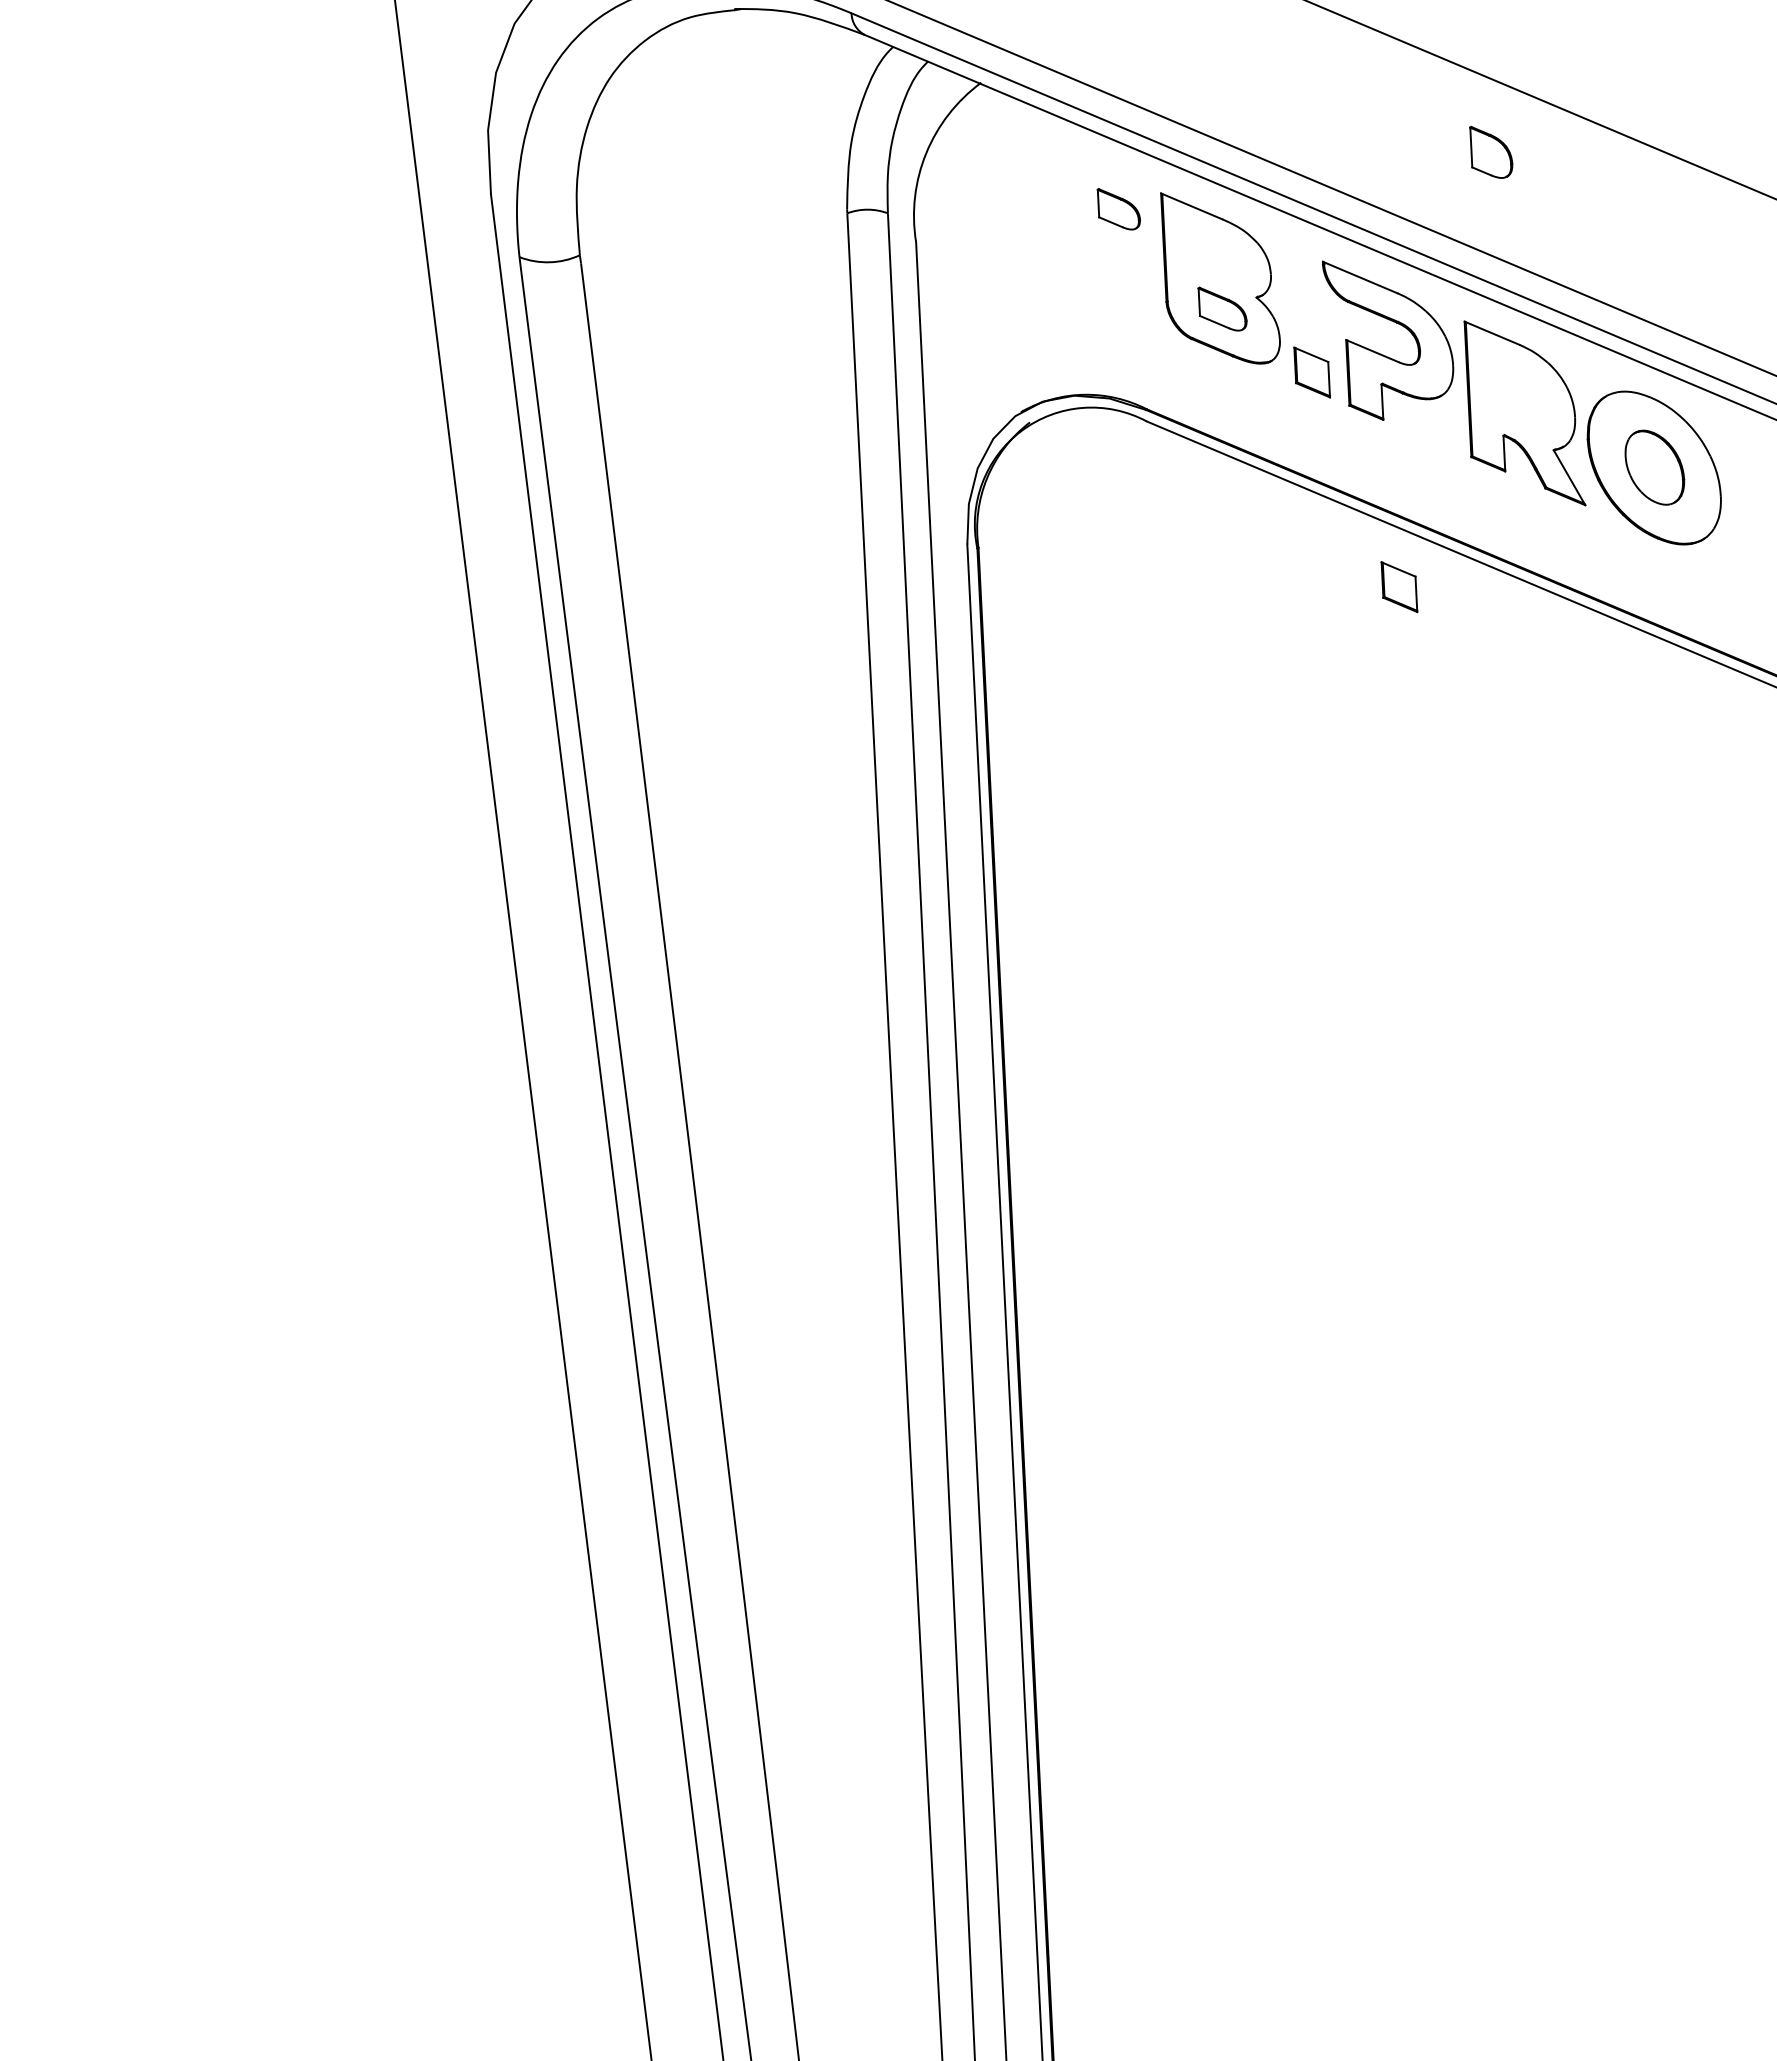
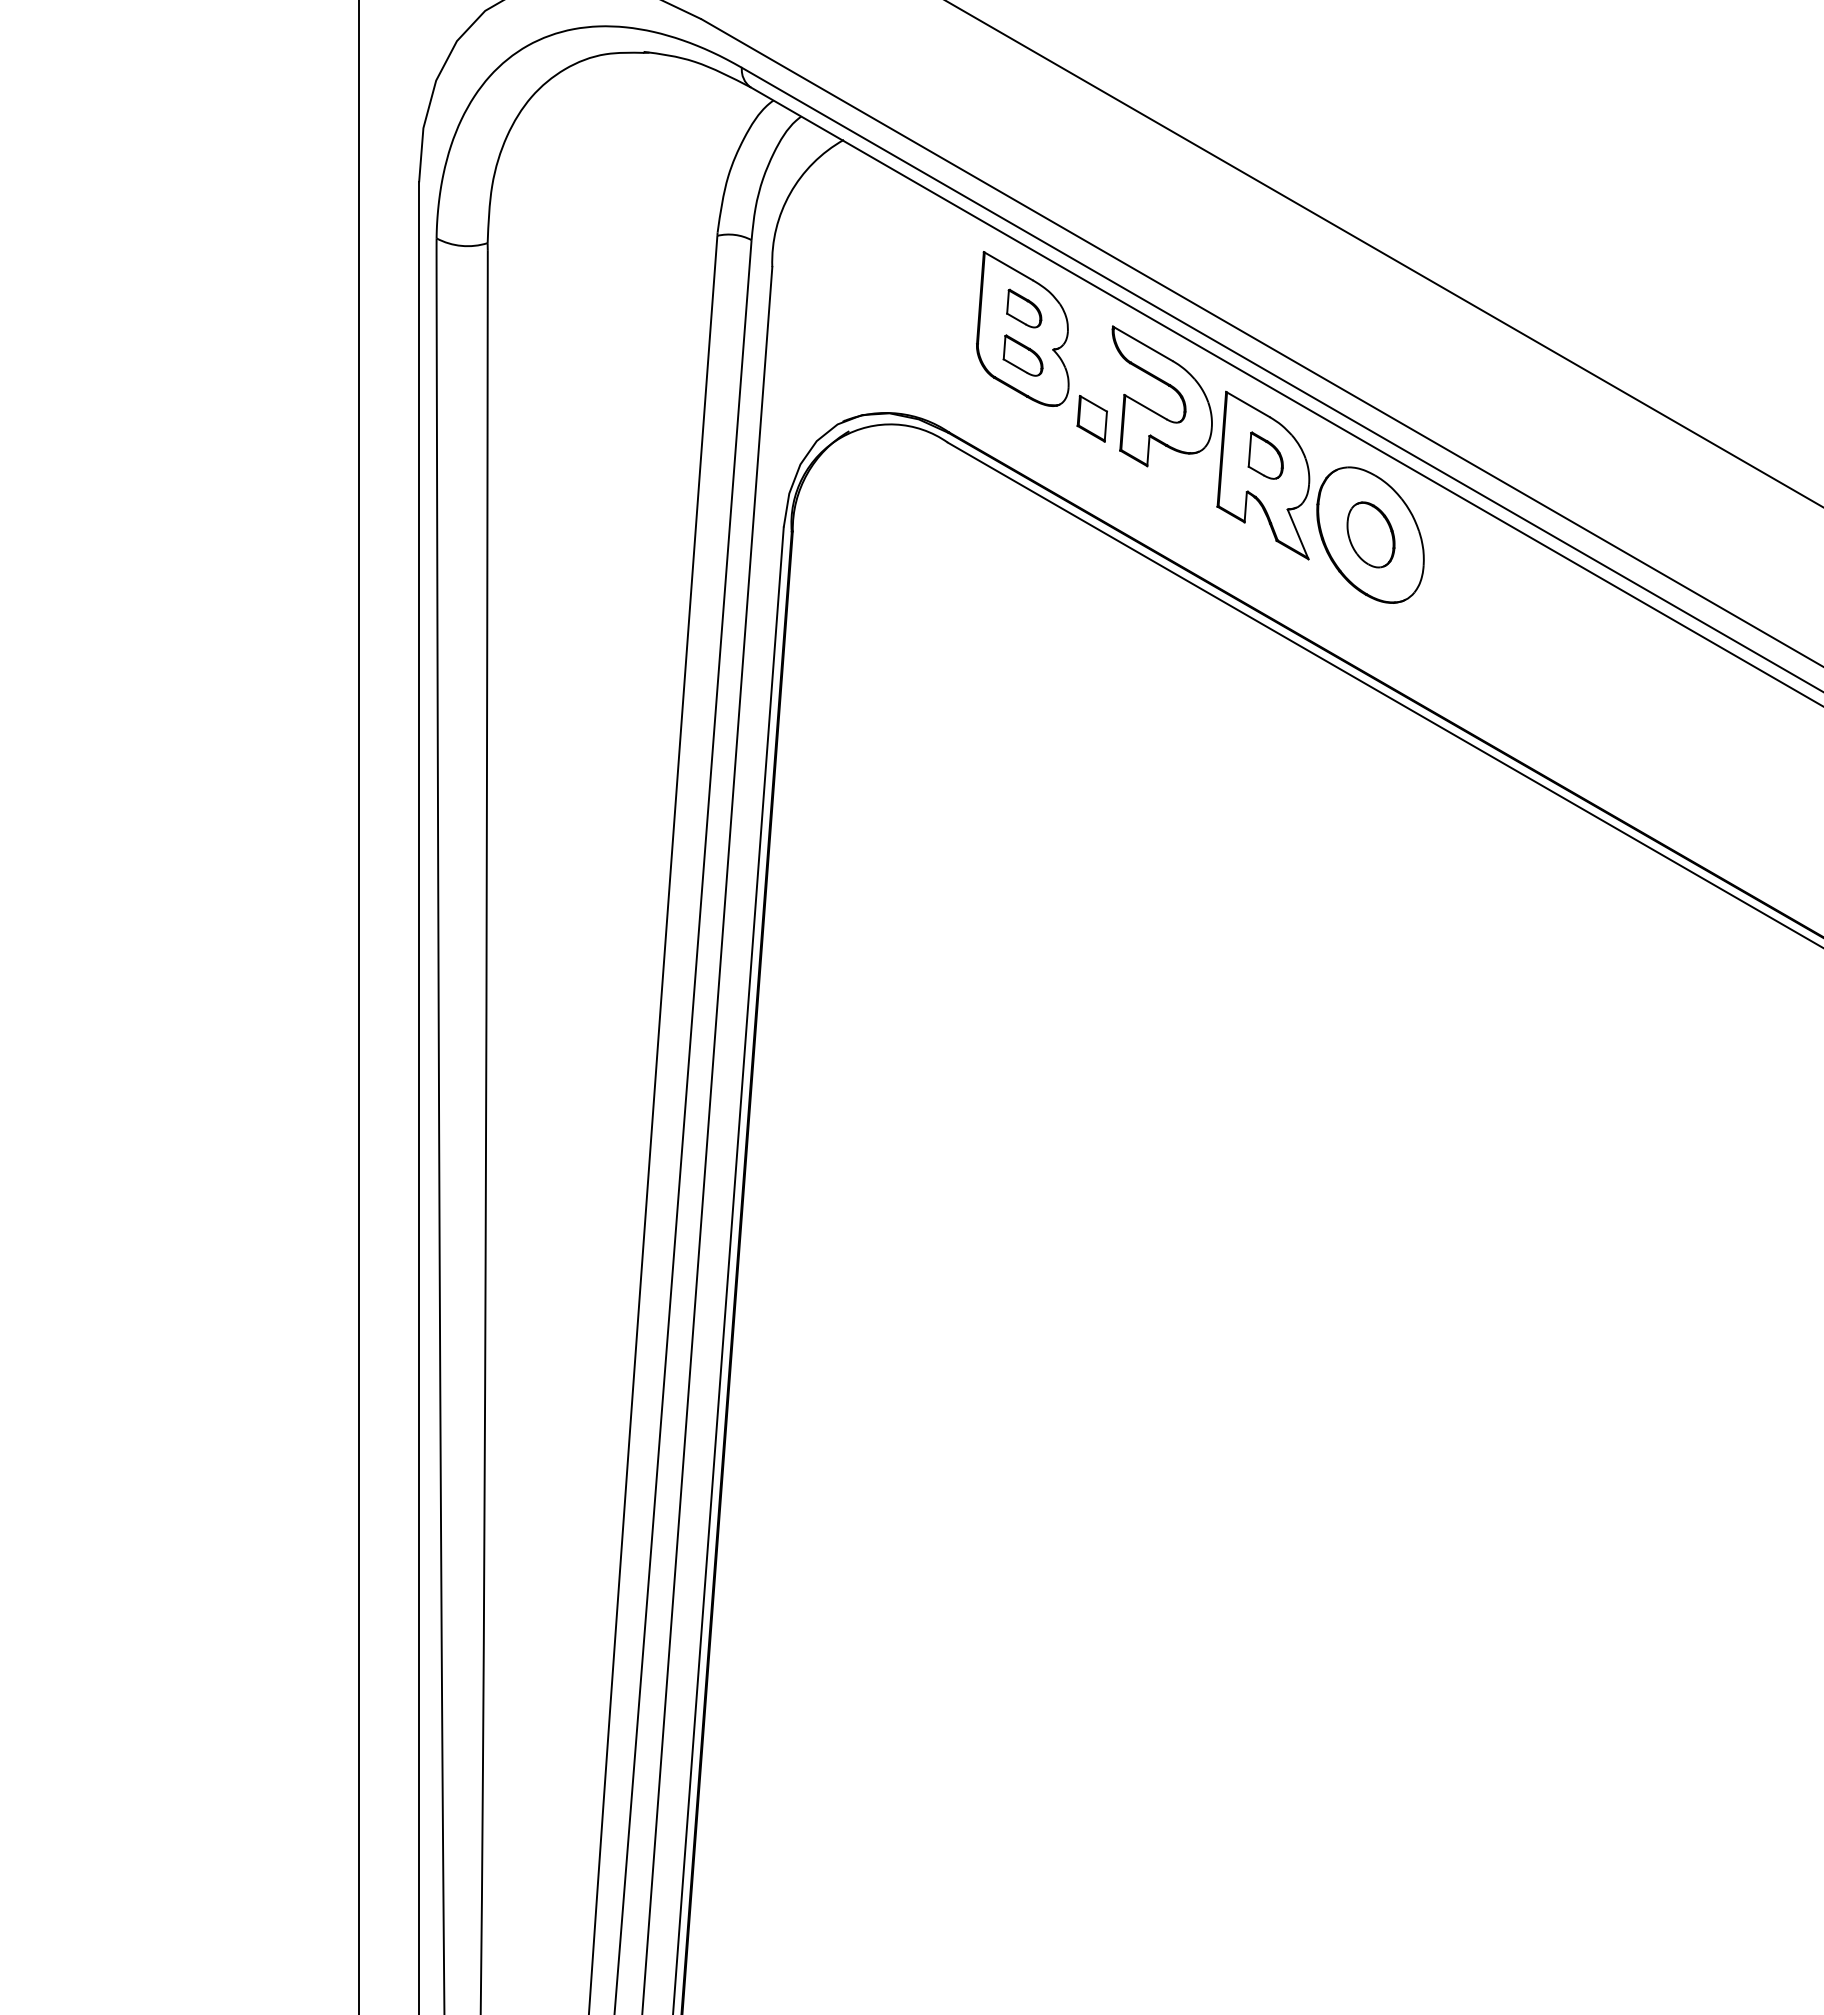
part: (1490, 151) -> (1265, 455), moved
part: (1118, 208) -> (1024, 308), moved
part: (1398, 586) -> (1142, 608), removed

